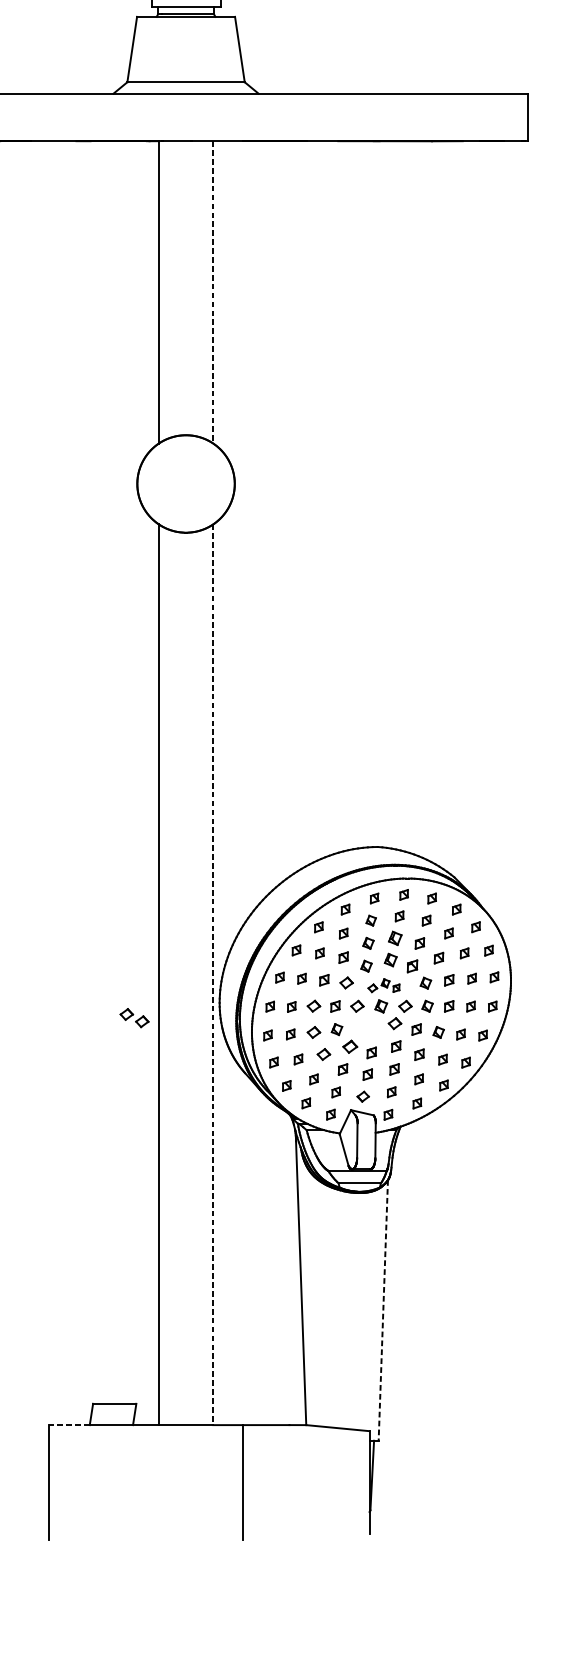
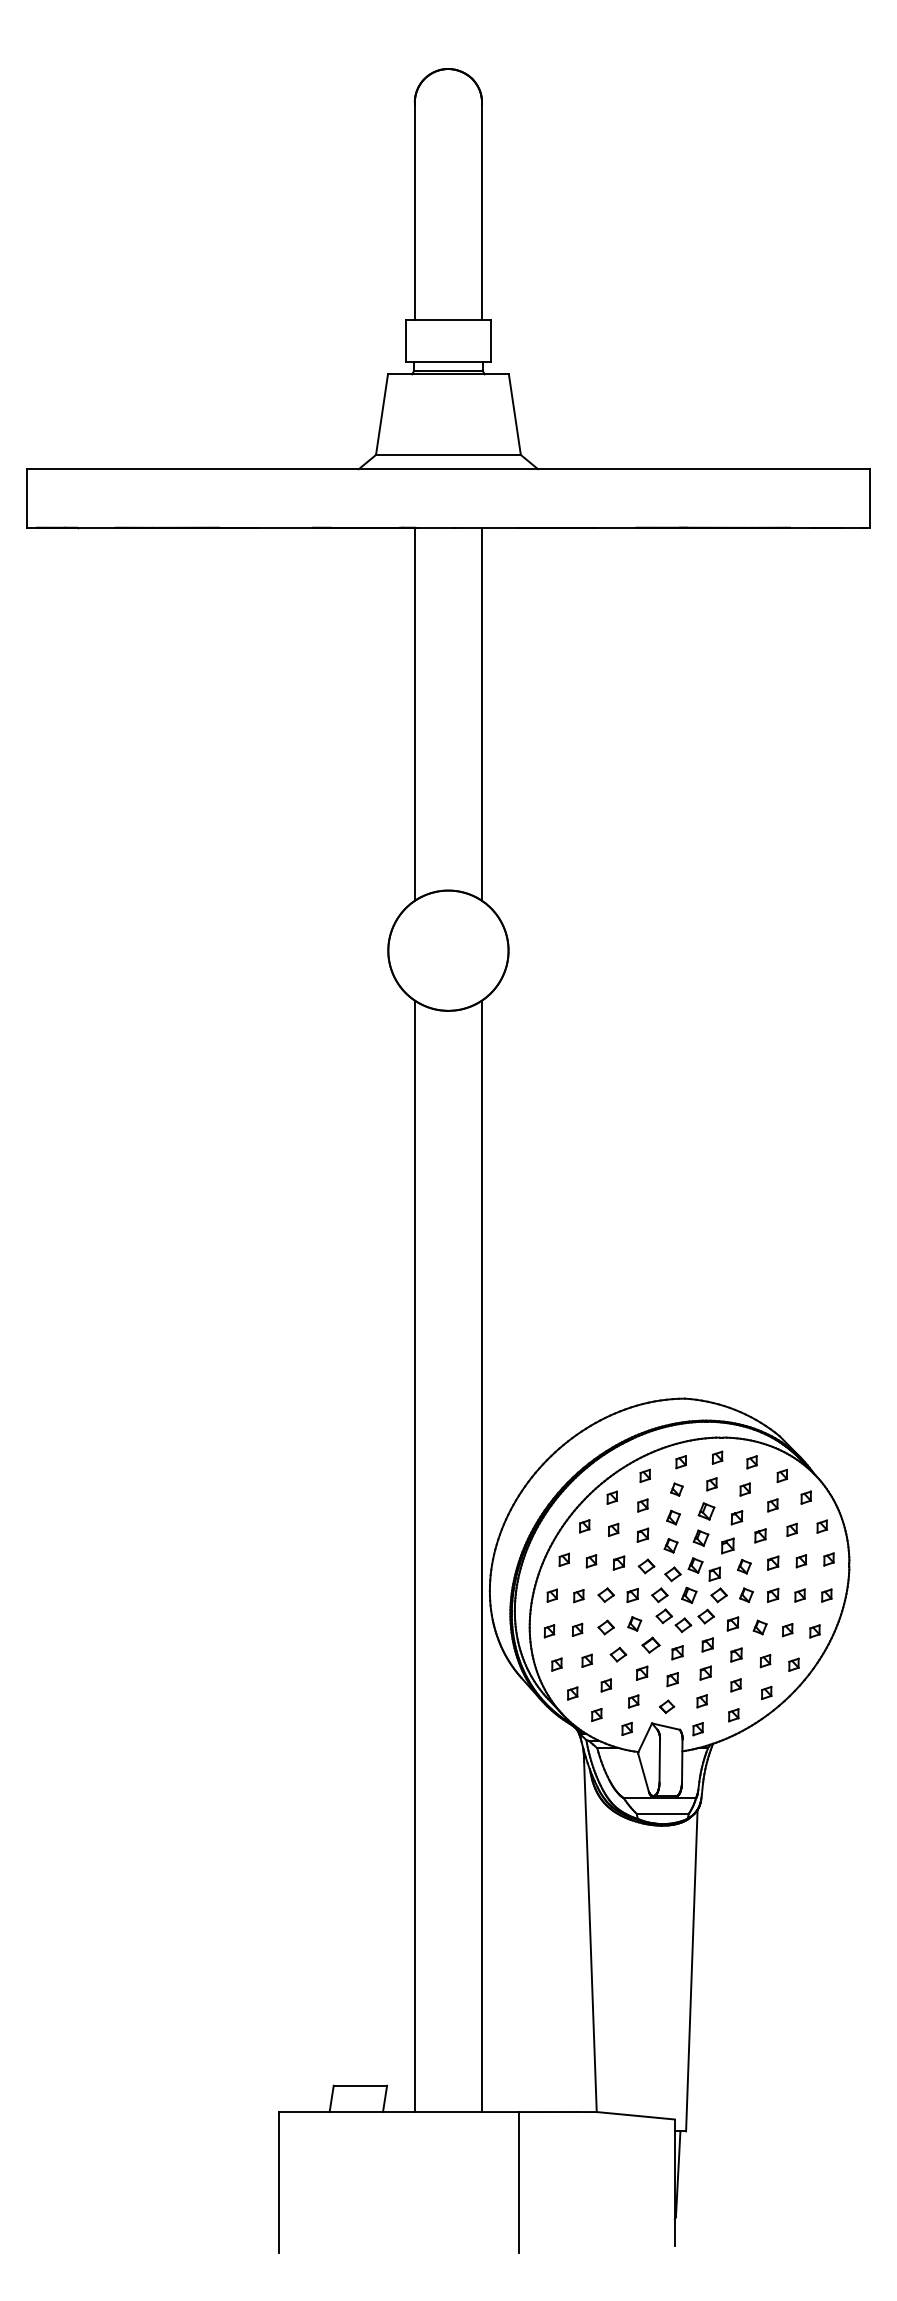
line: (213, 292) -> (482, 714), dashed -> solid
line: (213, 974) -> (482, 1556), dashed -> solid
part: (383, 985) -> (692, 1569), size x1.43
part: (134, 1017) -> (673, 1620), moved
line: (383, 1310) -> (691, 1970), dashed -> solid
line: (68, 1425) -> (303, 2112), dashed -> solid

